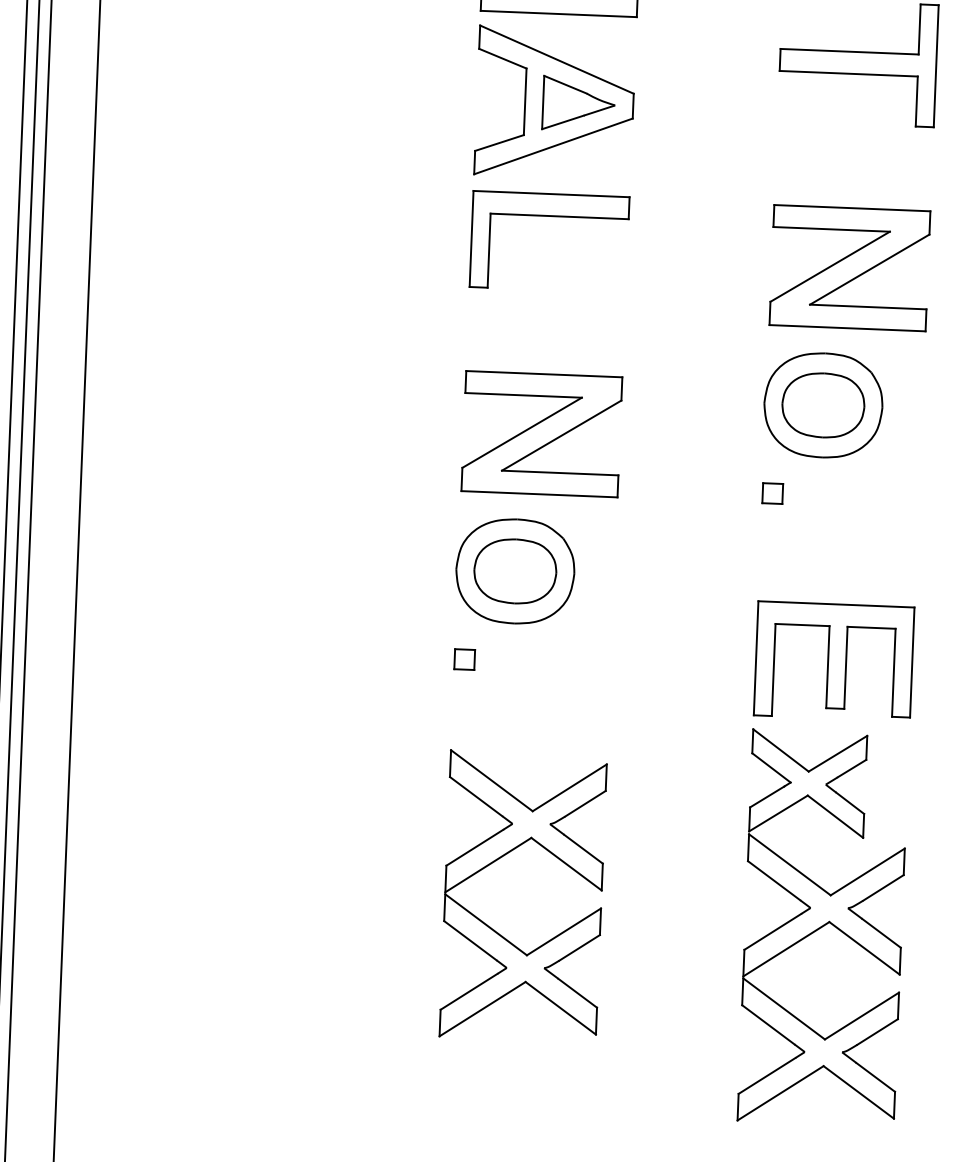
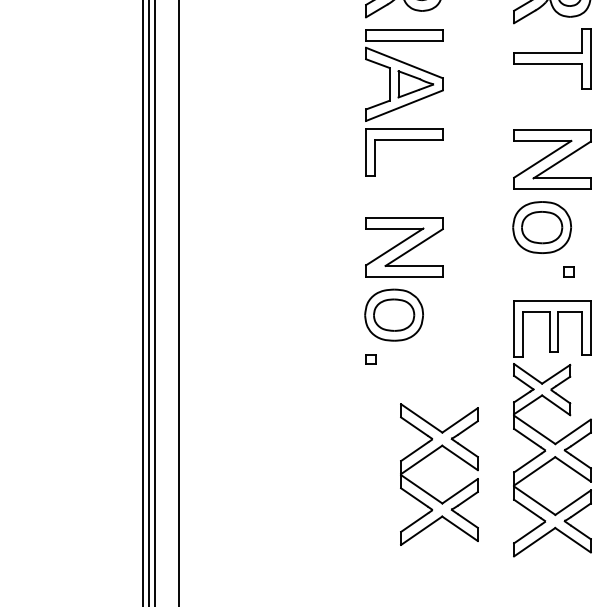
part: (771, 492) -> (568, 271), moved
part: (500, 860) -> (427, 457), moved
part: (813, 879) -> (546, 436), moved

